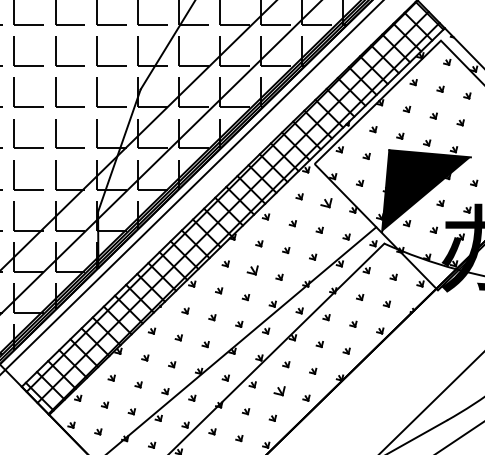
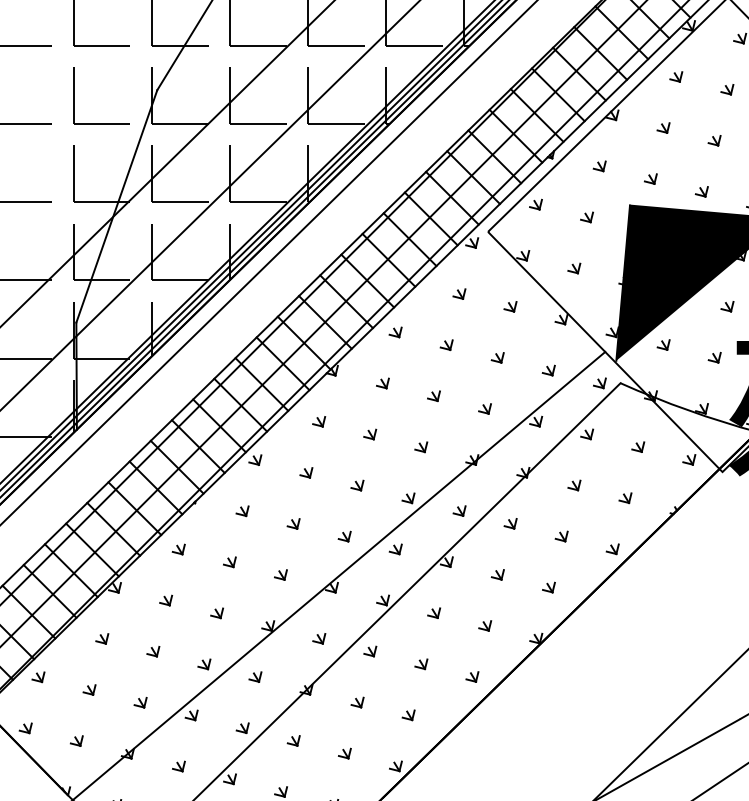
part: (326, 203) -> (510, 306), size x0.62
part: (252, 270) -> (369, 434), size x0.62
part: (279, 391) -> (421, 664), size x0.62

